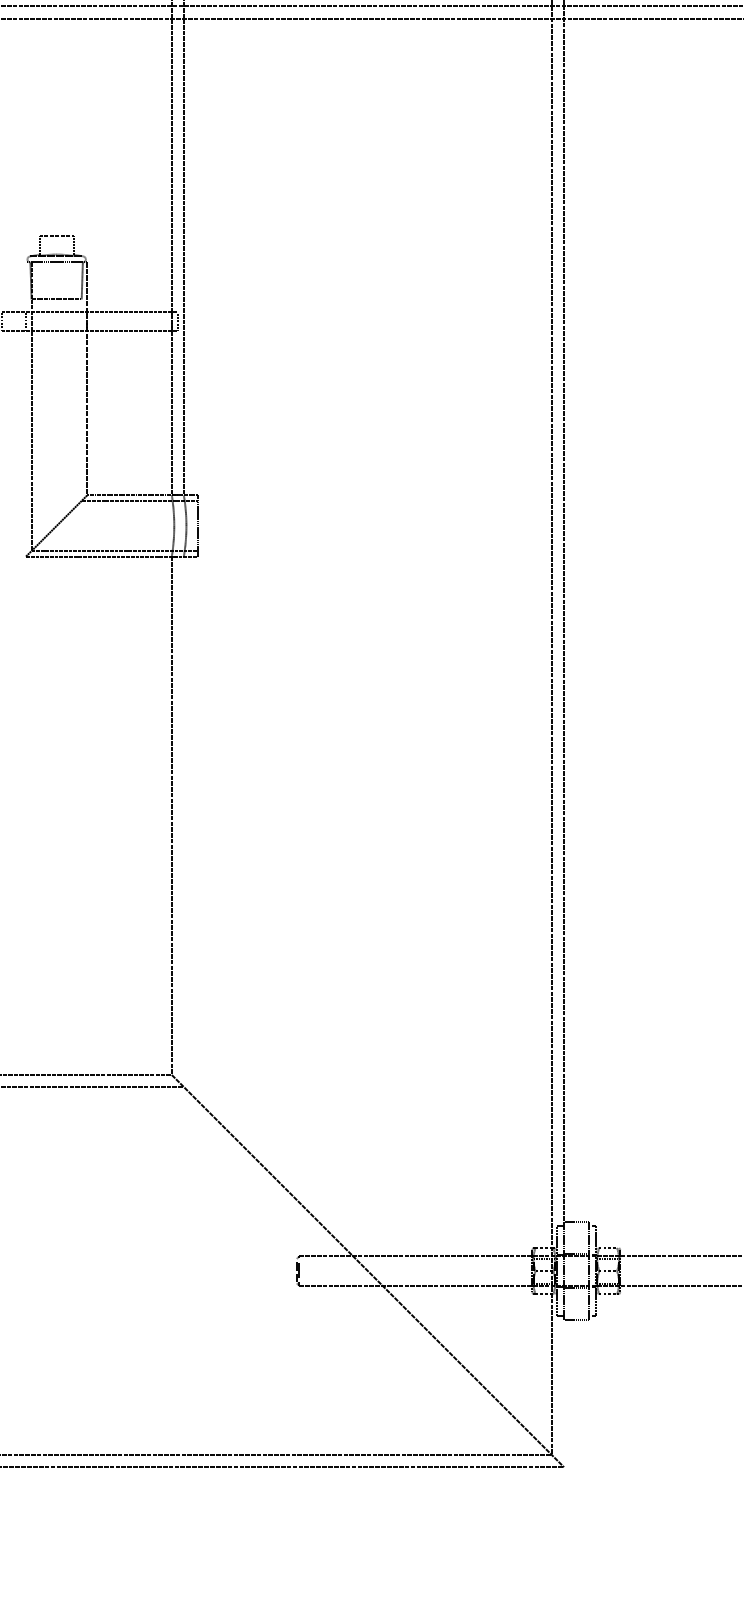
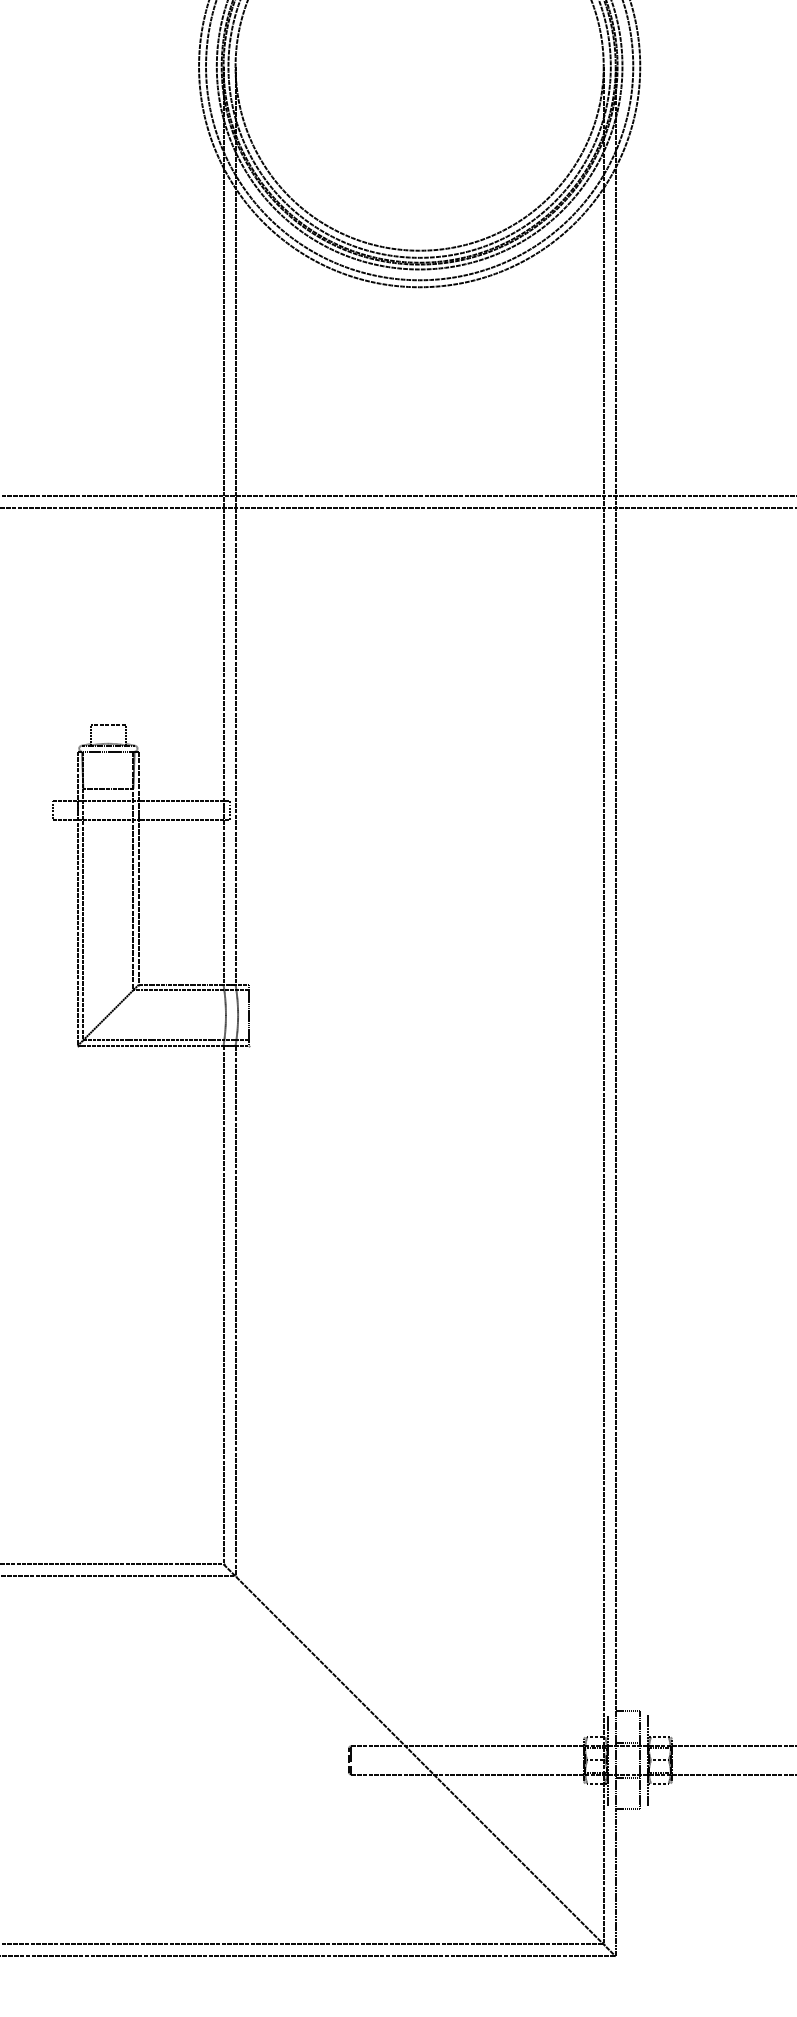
line: (81, 381) -> (133, 870), added
line: (25, 409) -> (77, 898), added
line: (183, 821) -> (235, 1310), added
line: (563, 1393) -> (615, 1882), added

